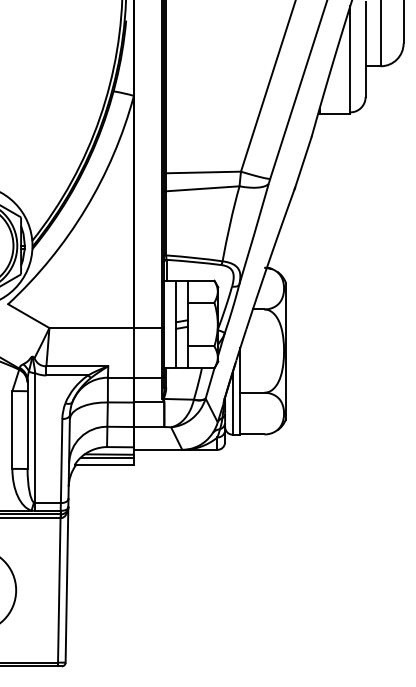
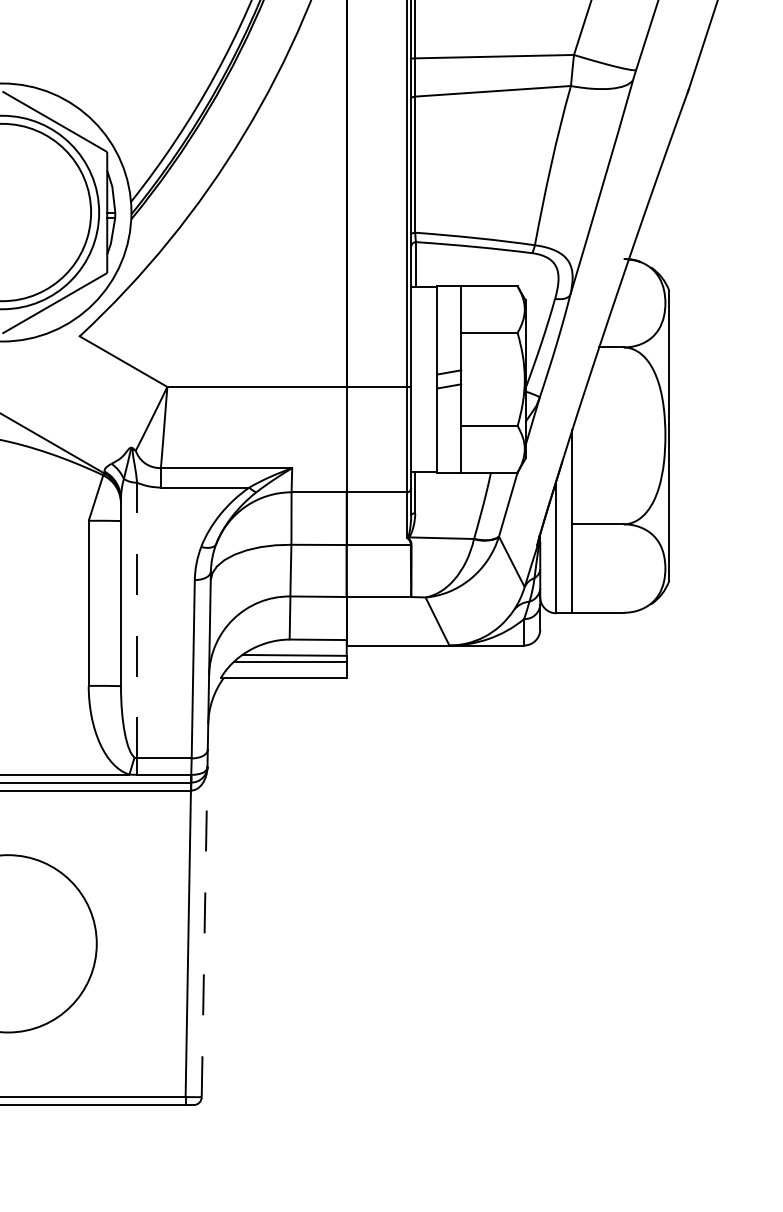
line: (35, 438) -> (137, 621), solid -> dashed
line: (66, 584) -> (203, 931), solid -> dashed

